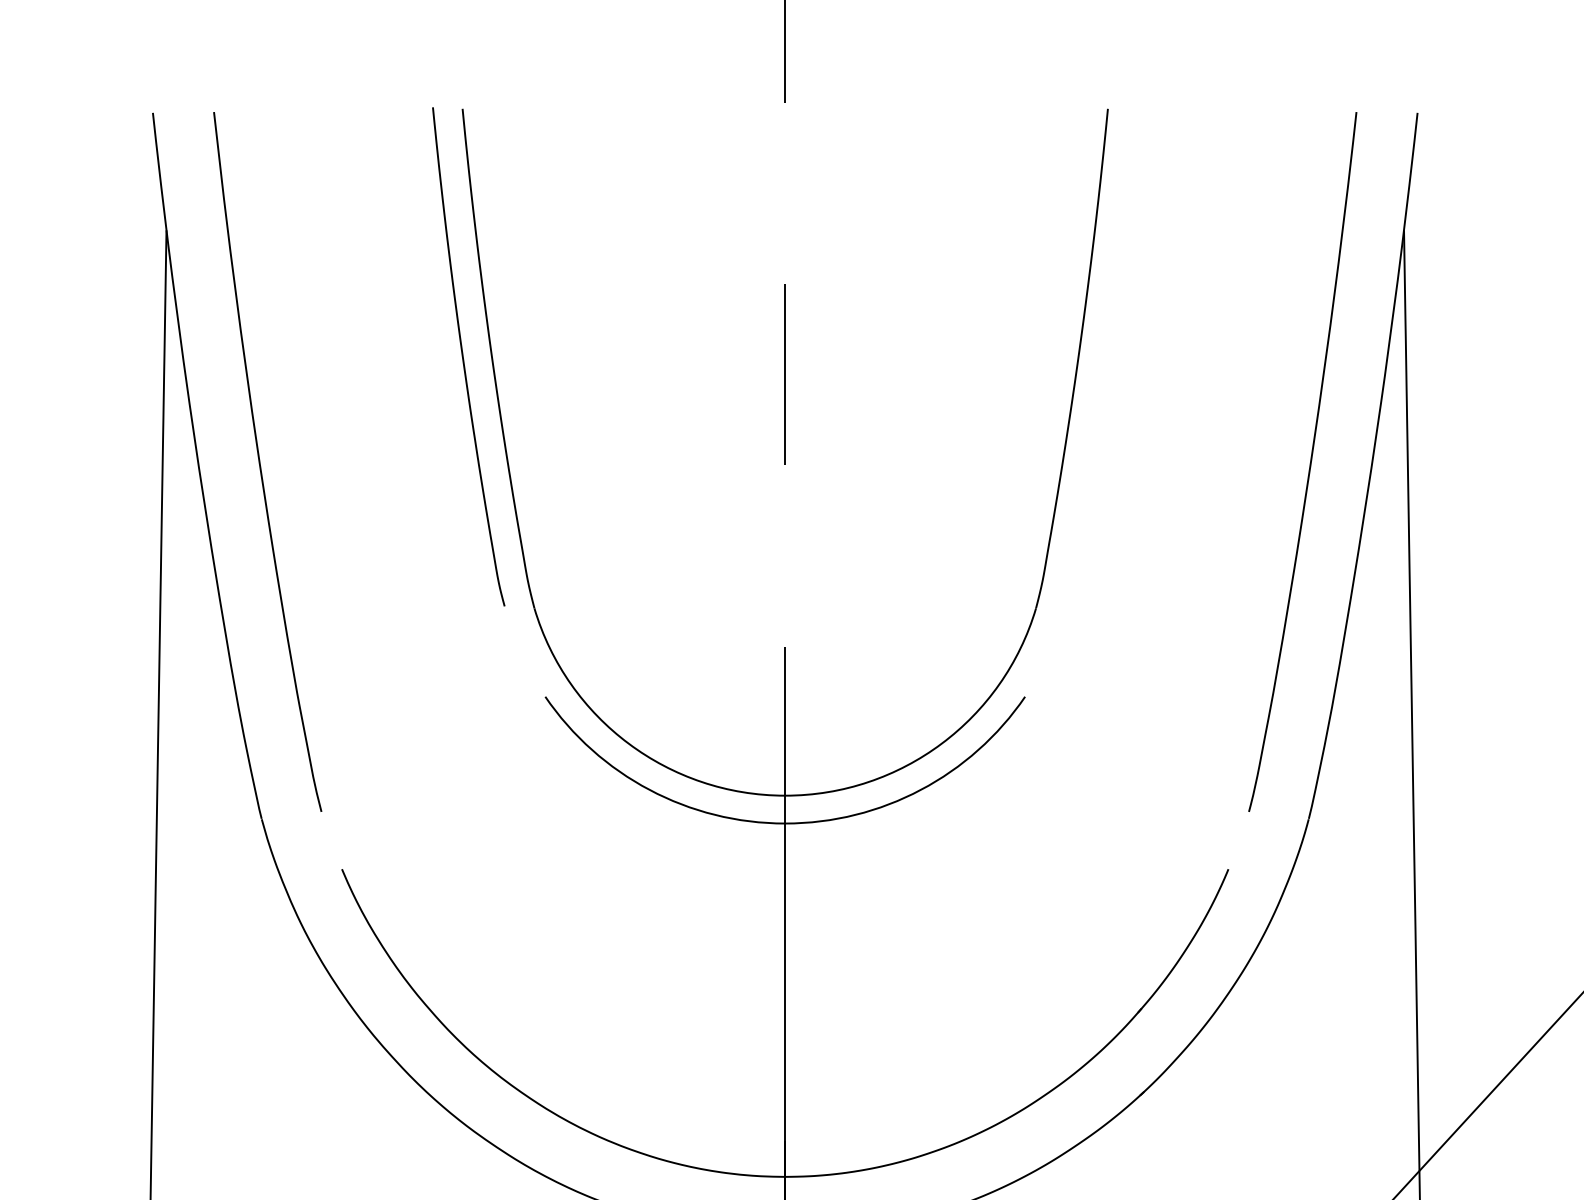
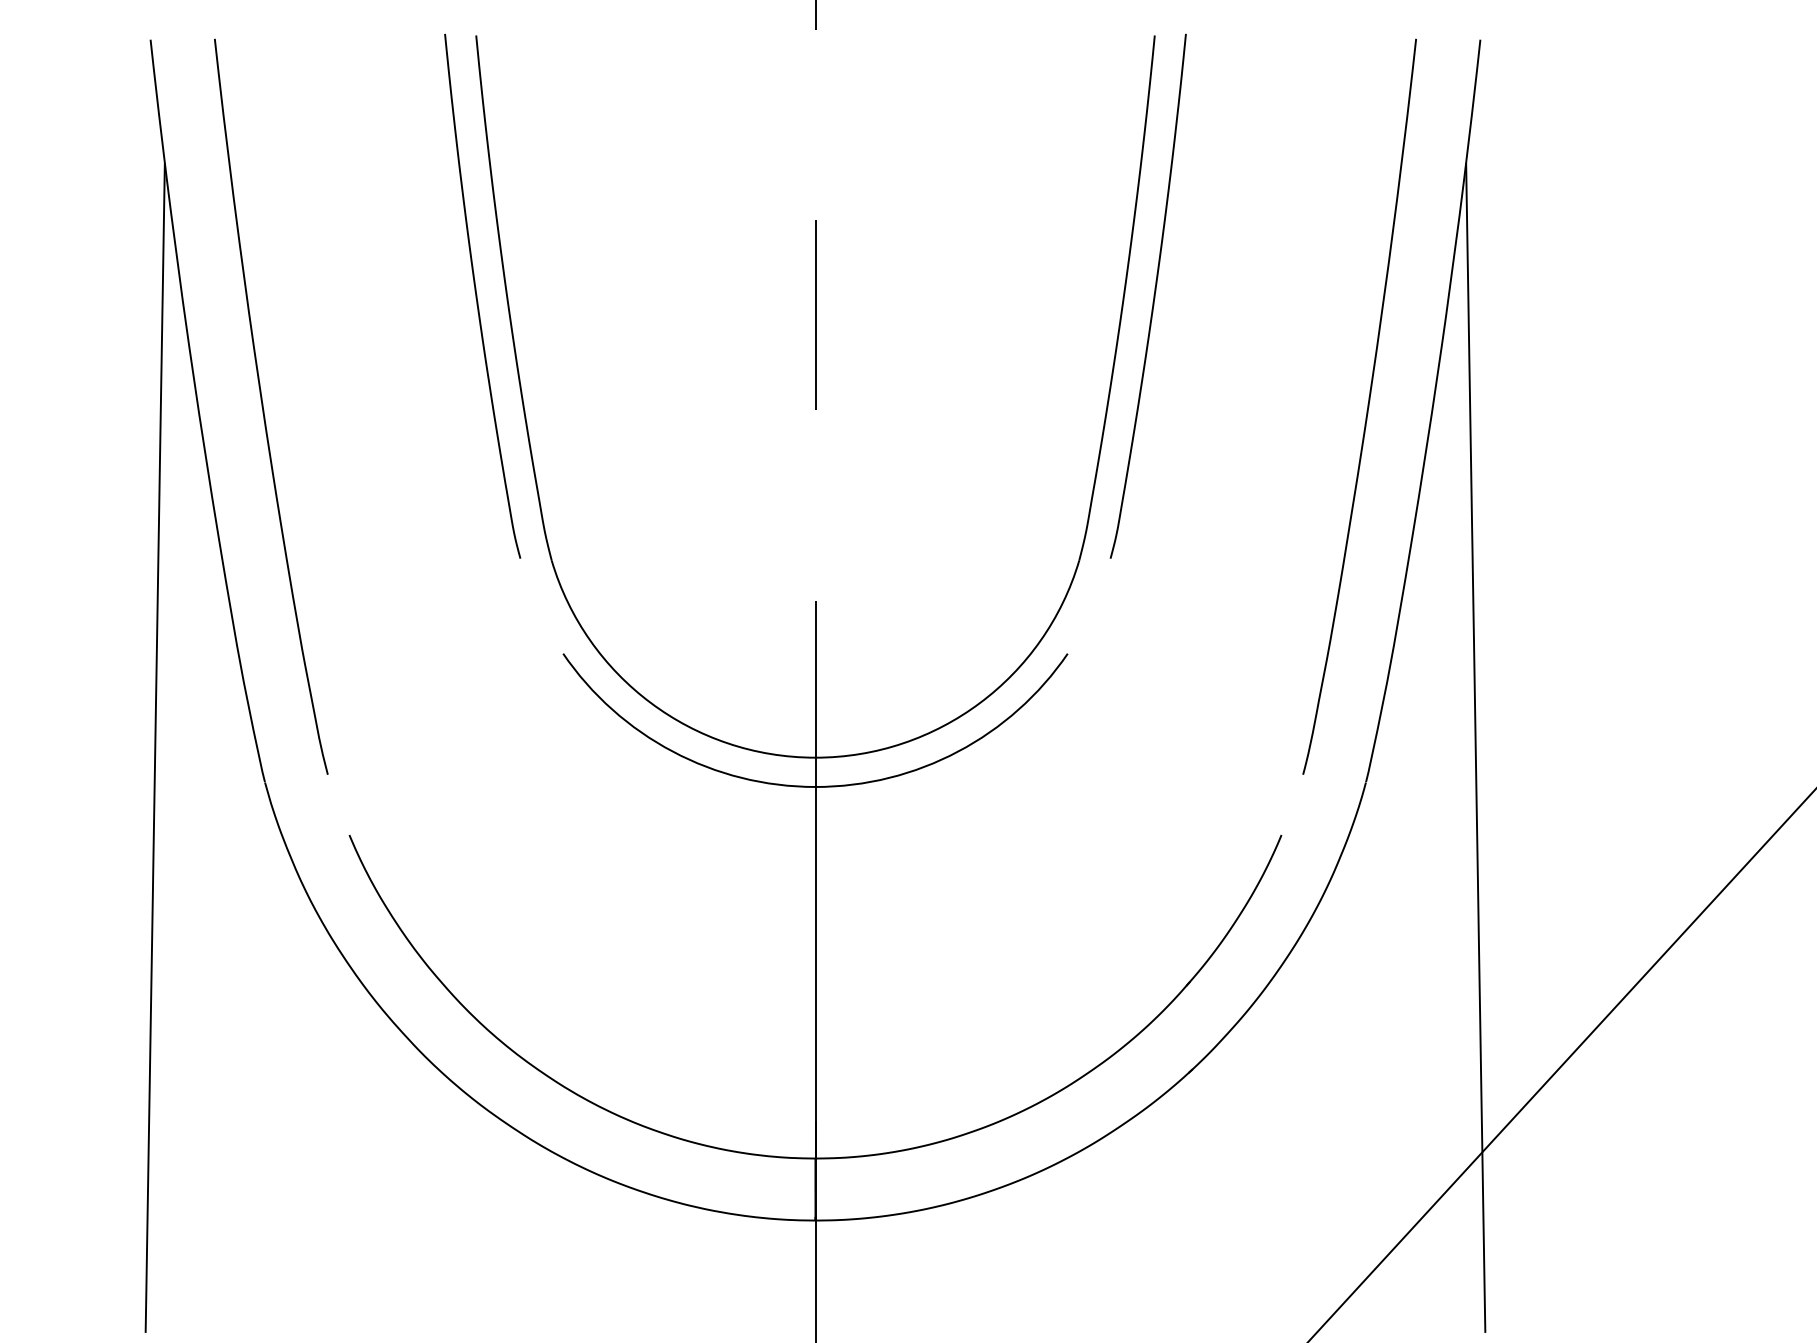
curve: (1106, 356) -> (1153, 295), added

